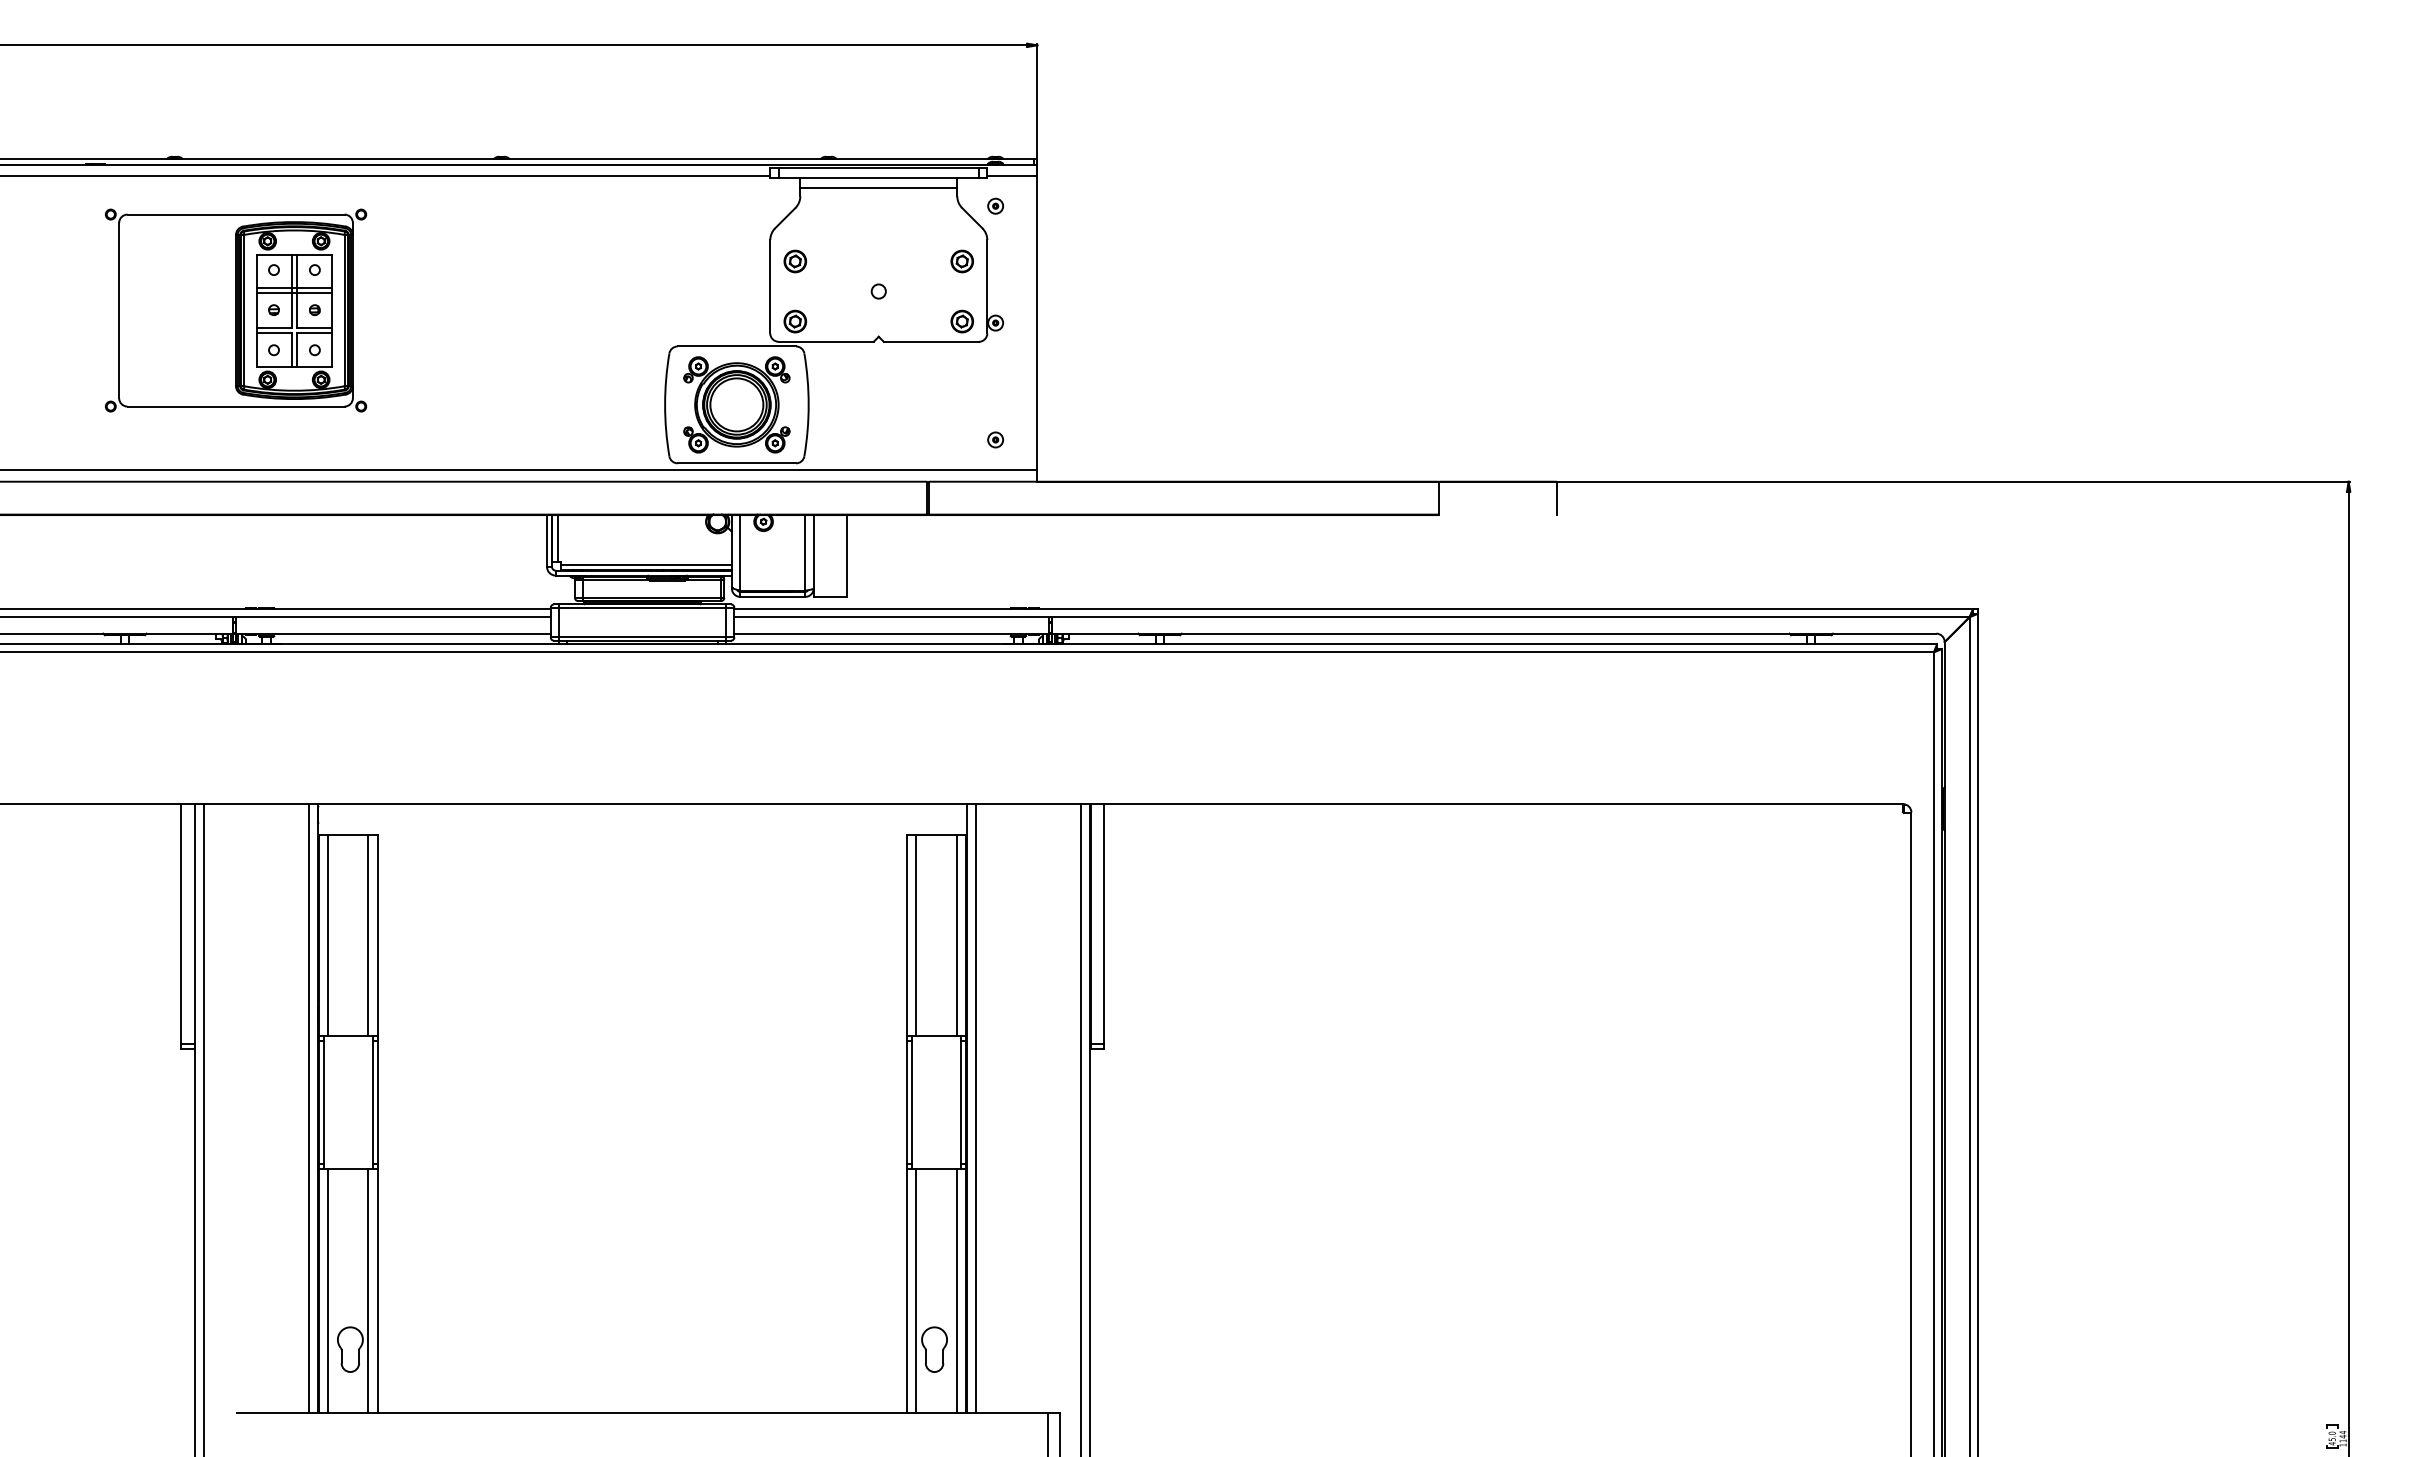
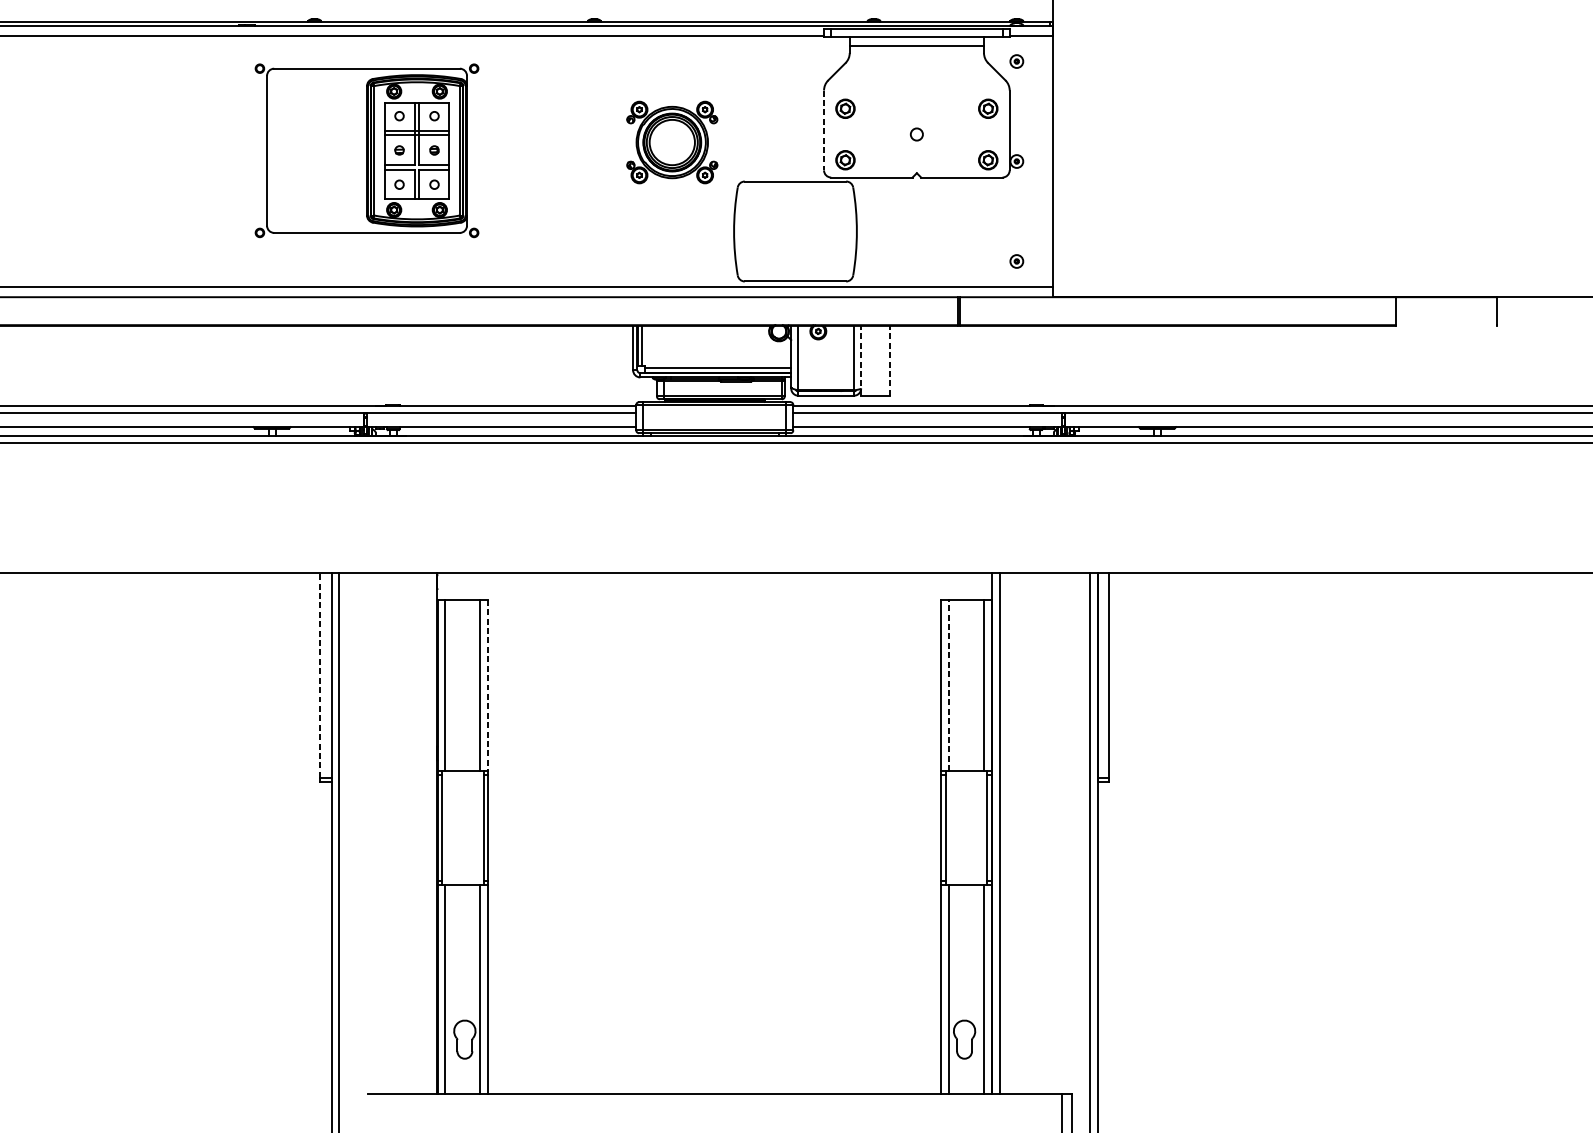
line: (770, 286) -> (824, 130), solid -> dashed
part: (736, 404) -> (671, 142), moved
line: (813, 556) -> (861, 361), solid -> dashed
line: (847, 556) -> (890, 361), solid -> dashed
line: (181, 923) -> (320, 675), solid -> dashed
line: (916, 935) -> (949, 685), solid -> dashed
line: (377, 936) -> (488, 686), solid -> dashed
line: (309, 1108) -> (429, 833), removed

